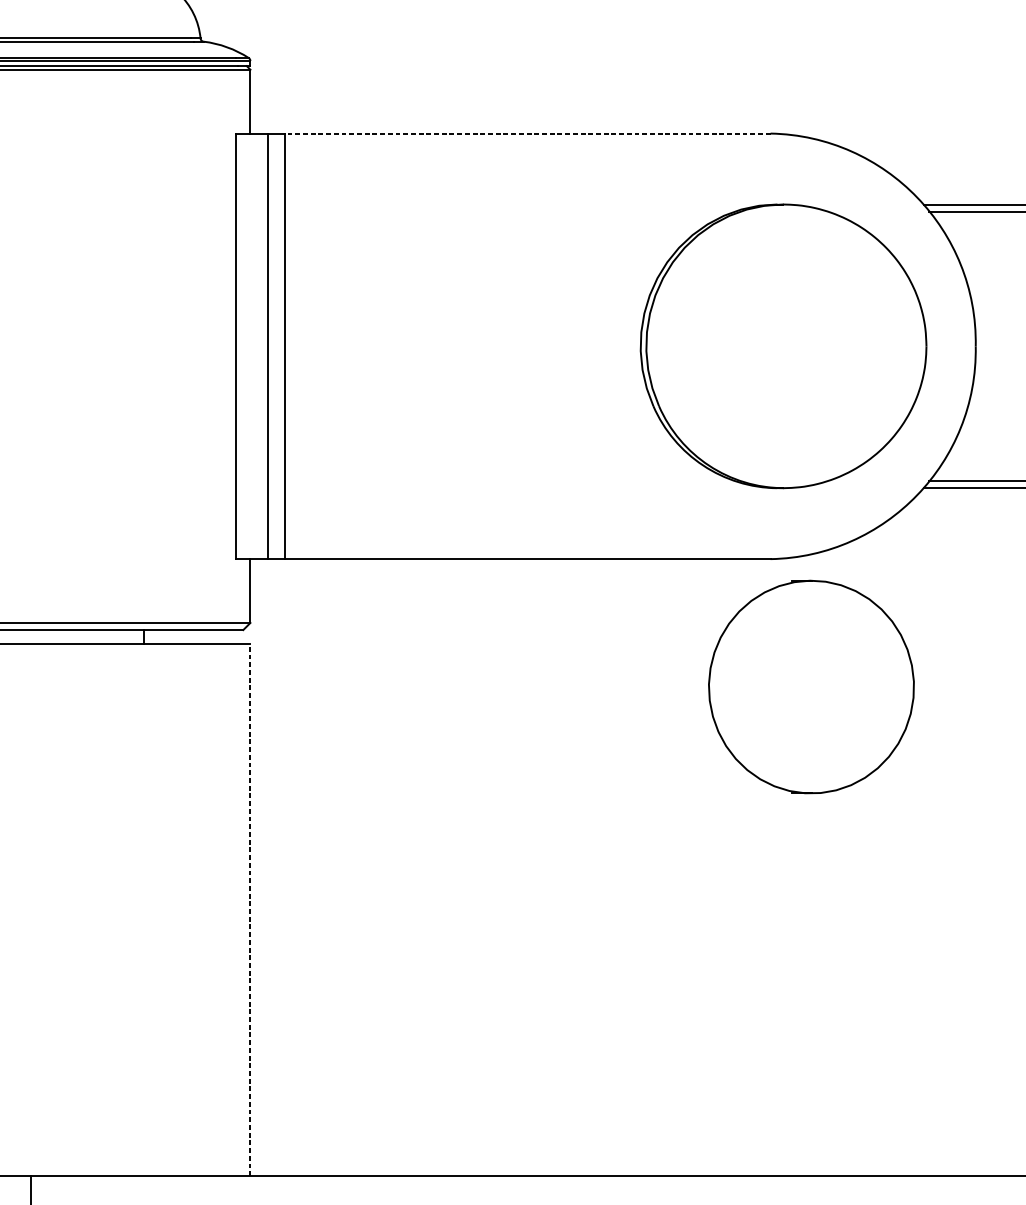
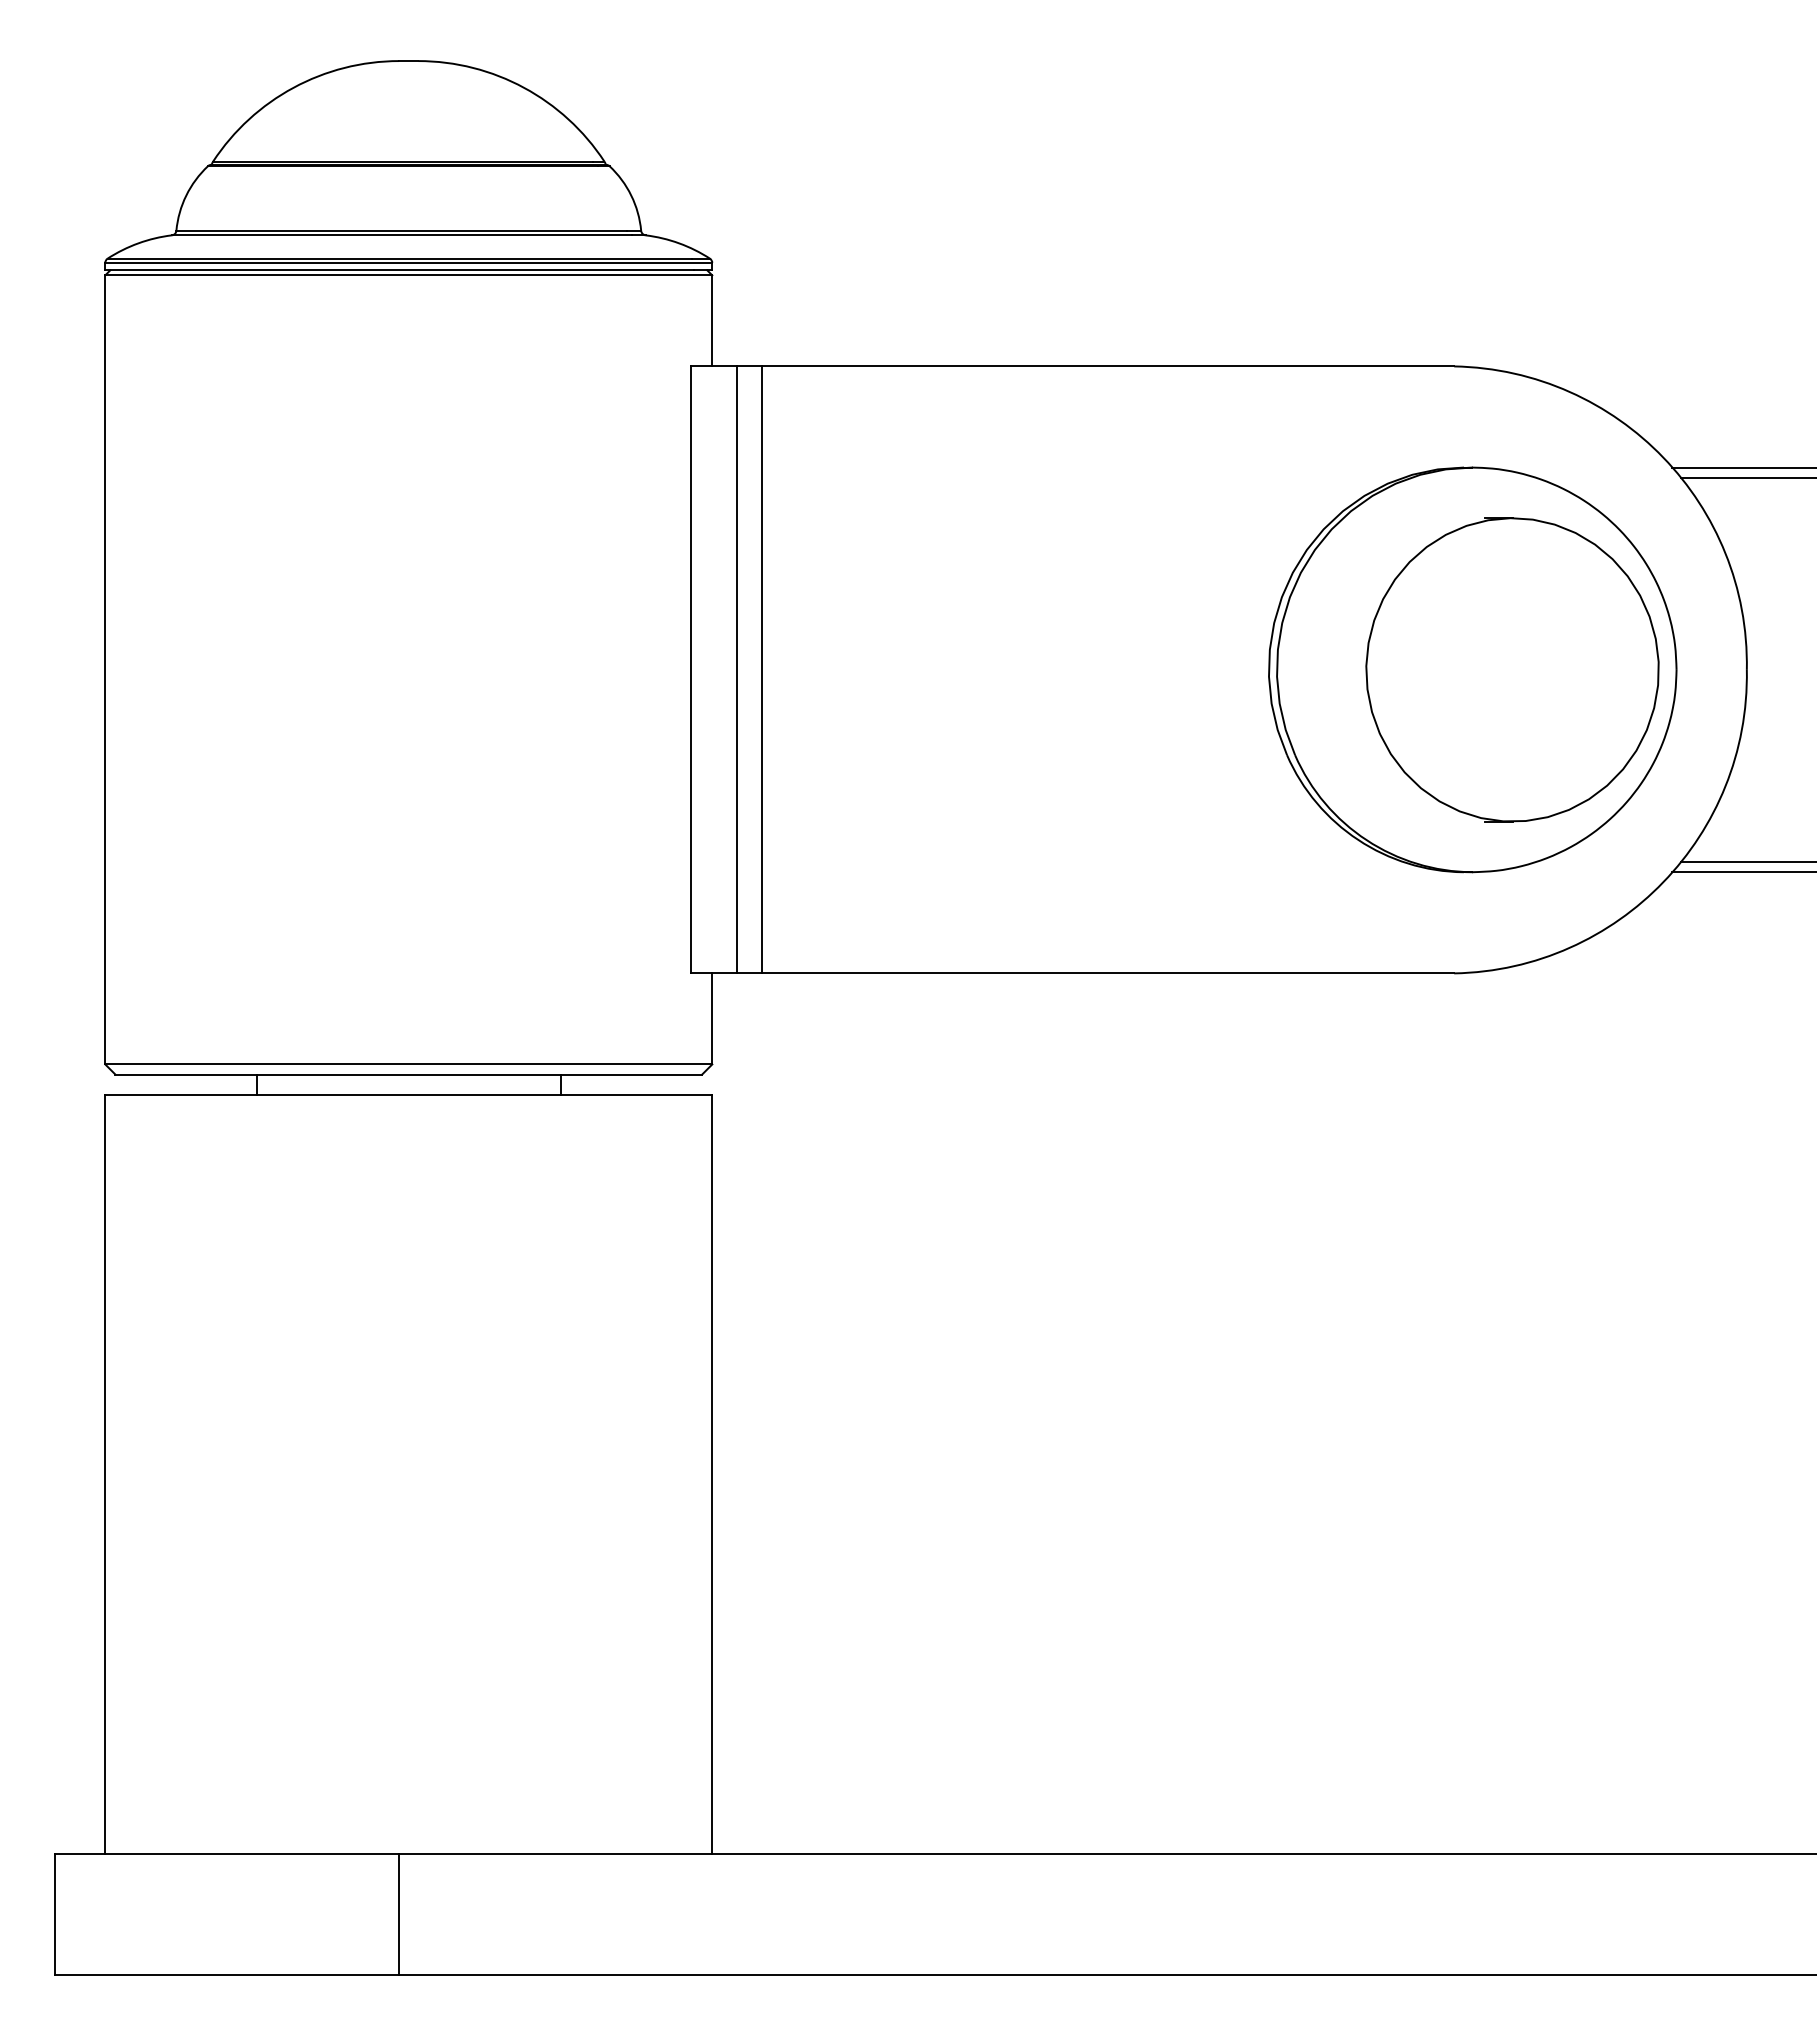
line: (527, 133) -> (1107, 366), dashed -> solid
part: (811, 686) -> (1512, 669), moved
line: (250, 909) -> (712, 1473), dashed -> solid

